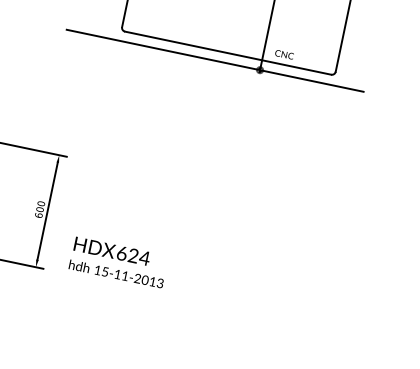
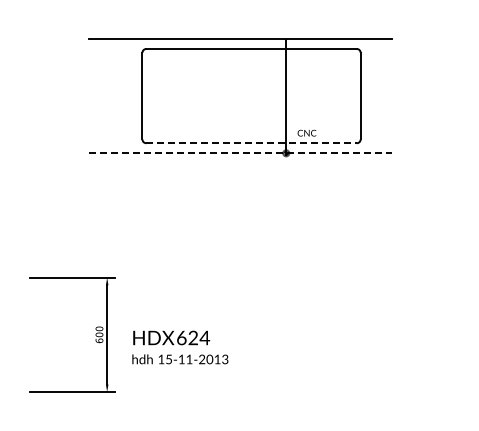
line: (229, 53) -> (252, 143), solid -> dashed
line: (215, 60) -> (240, 153), solid -> dashed
text: (118, 262) -> (180, 347), moved

